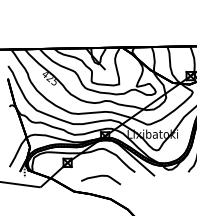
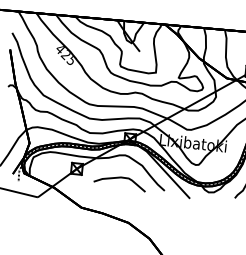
curve: (98, 177) -> (116, 179), moved

